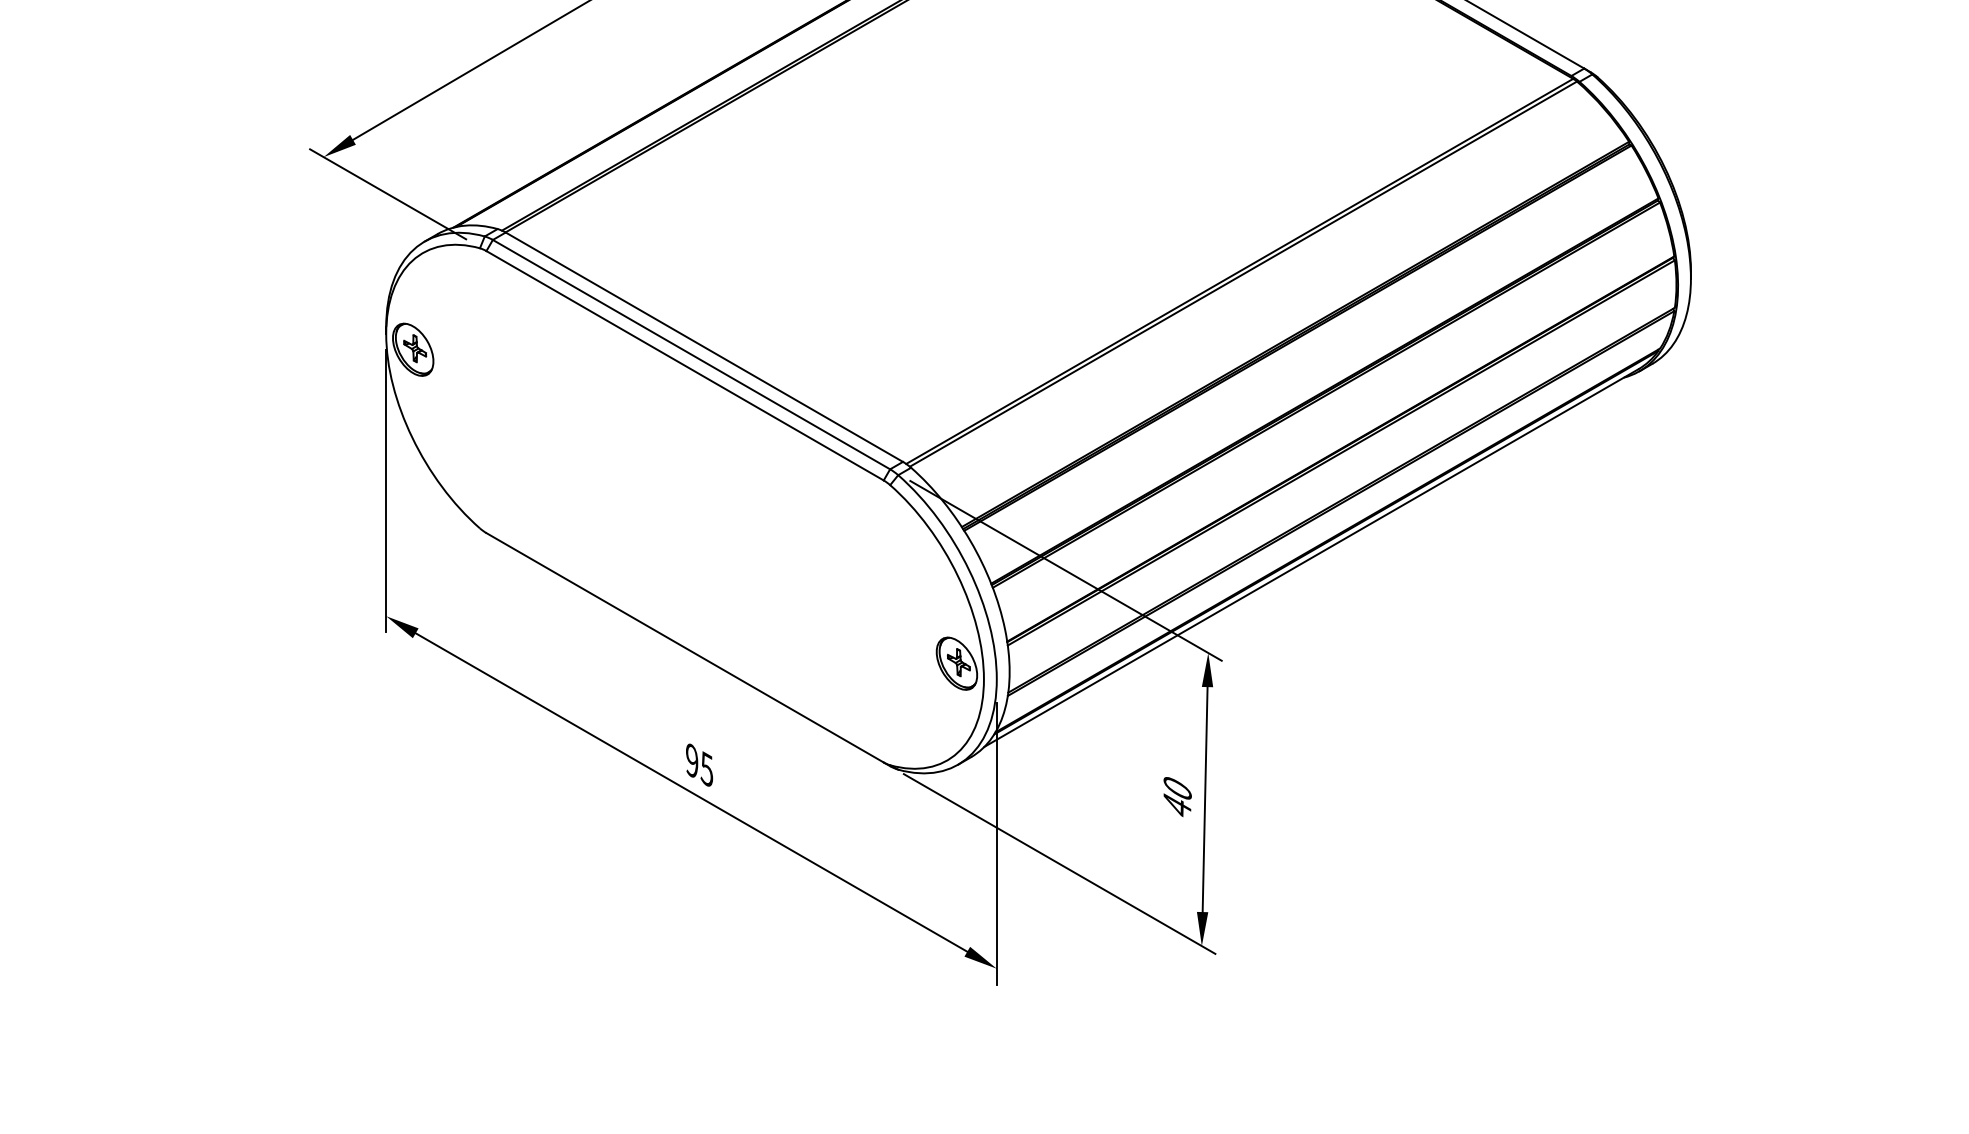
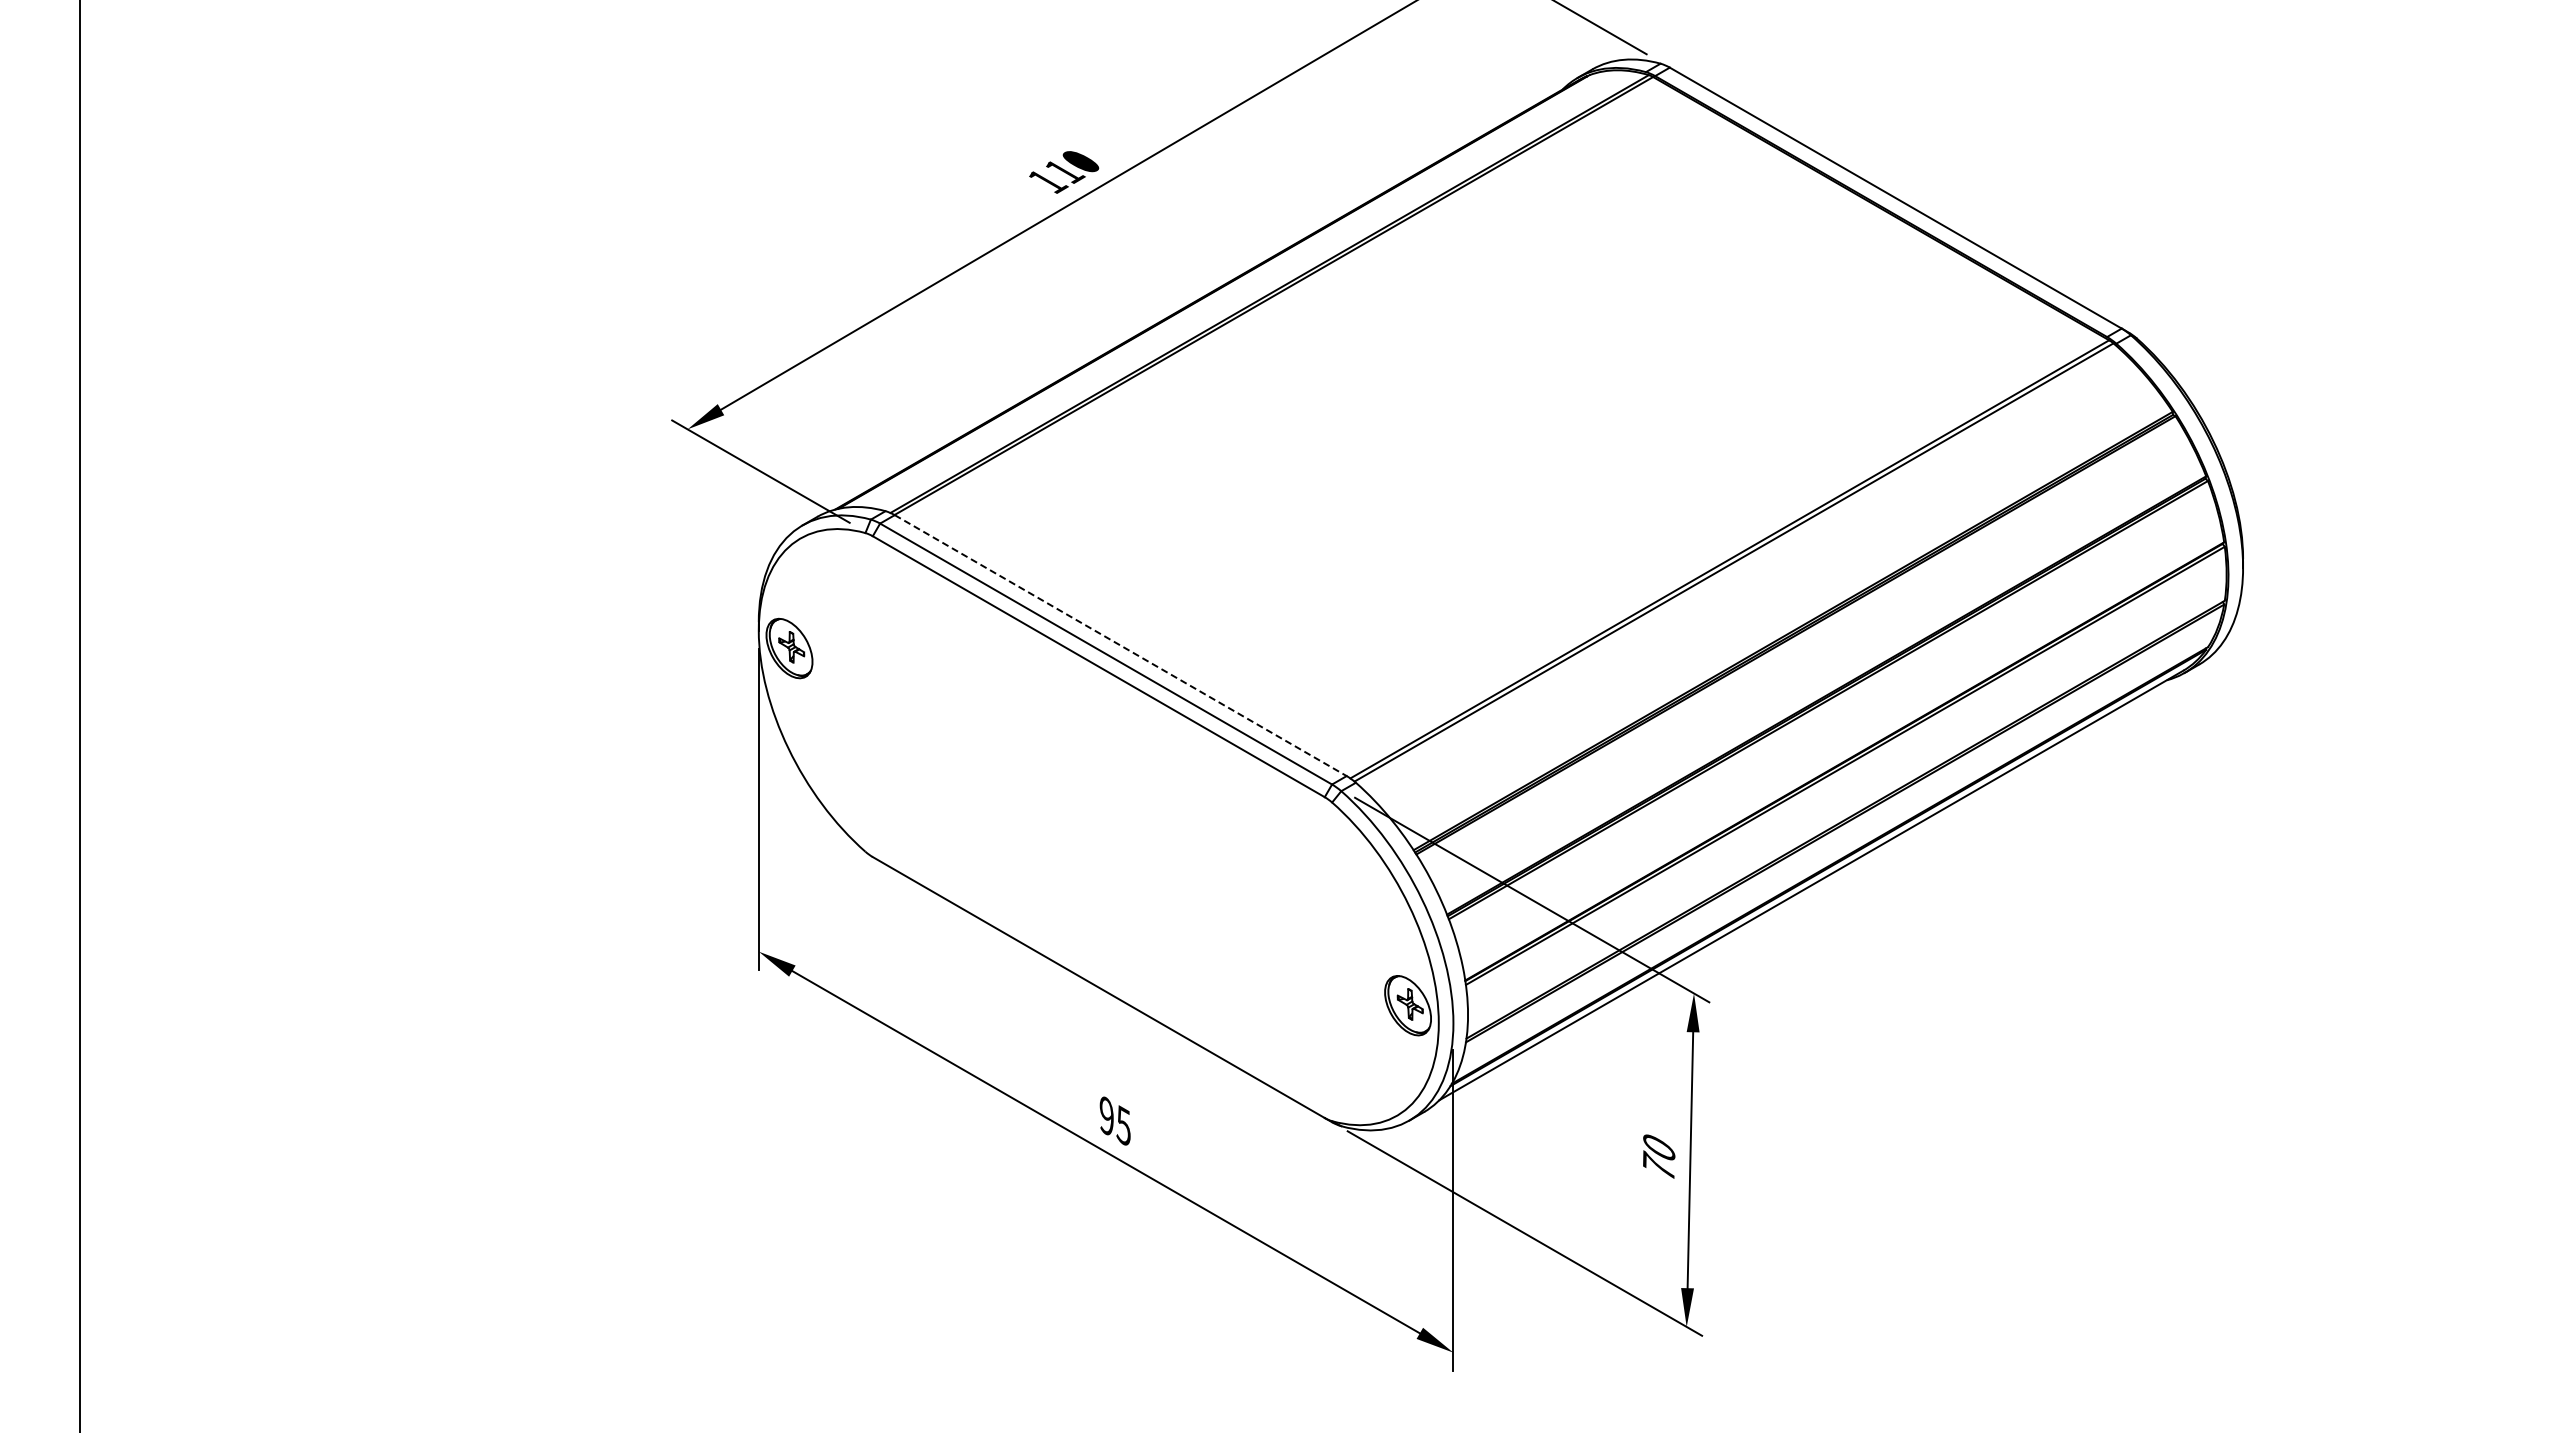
line: (704, 347) -> (1120, 645), solid -> dashed
text: (1177, 804) -> (1658, 1165), 40 -> 70

